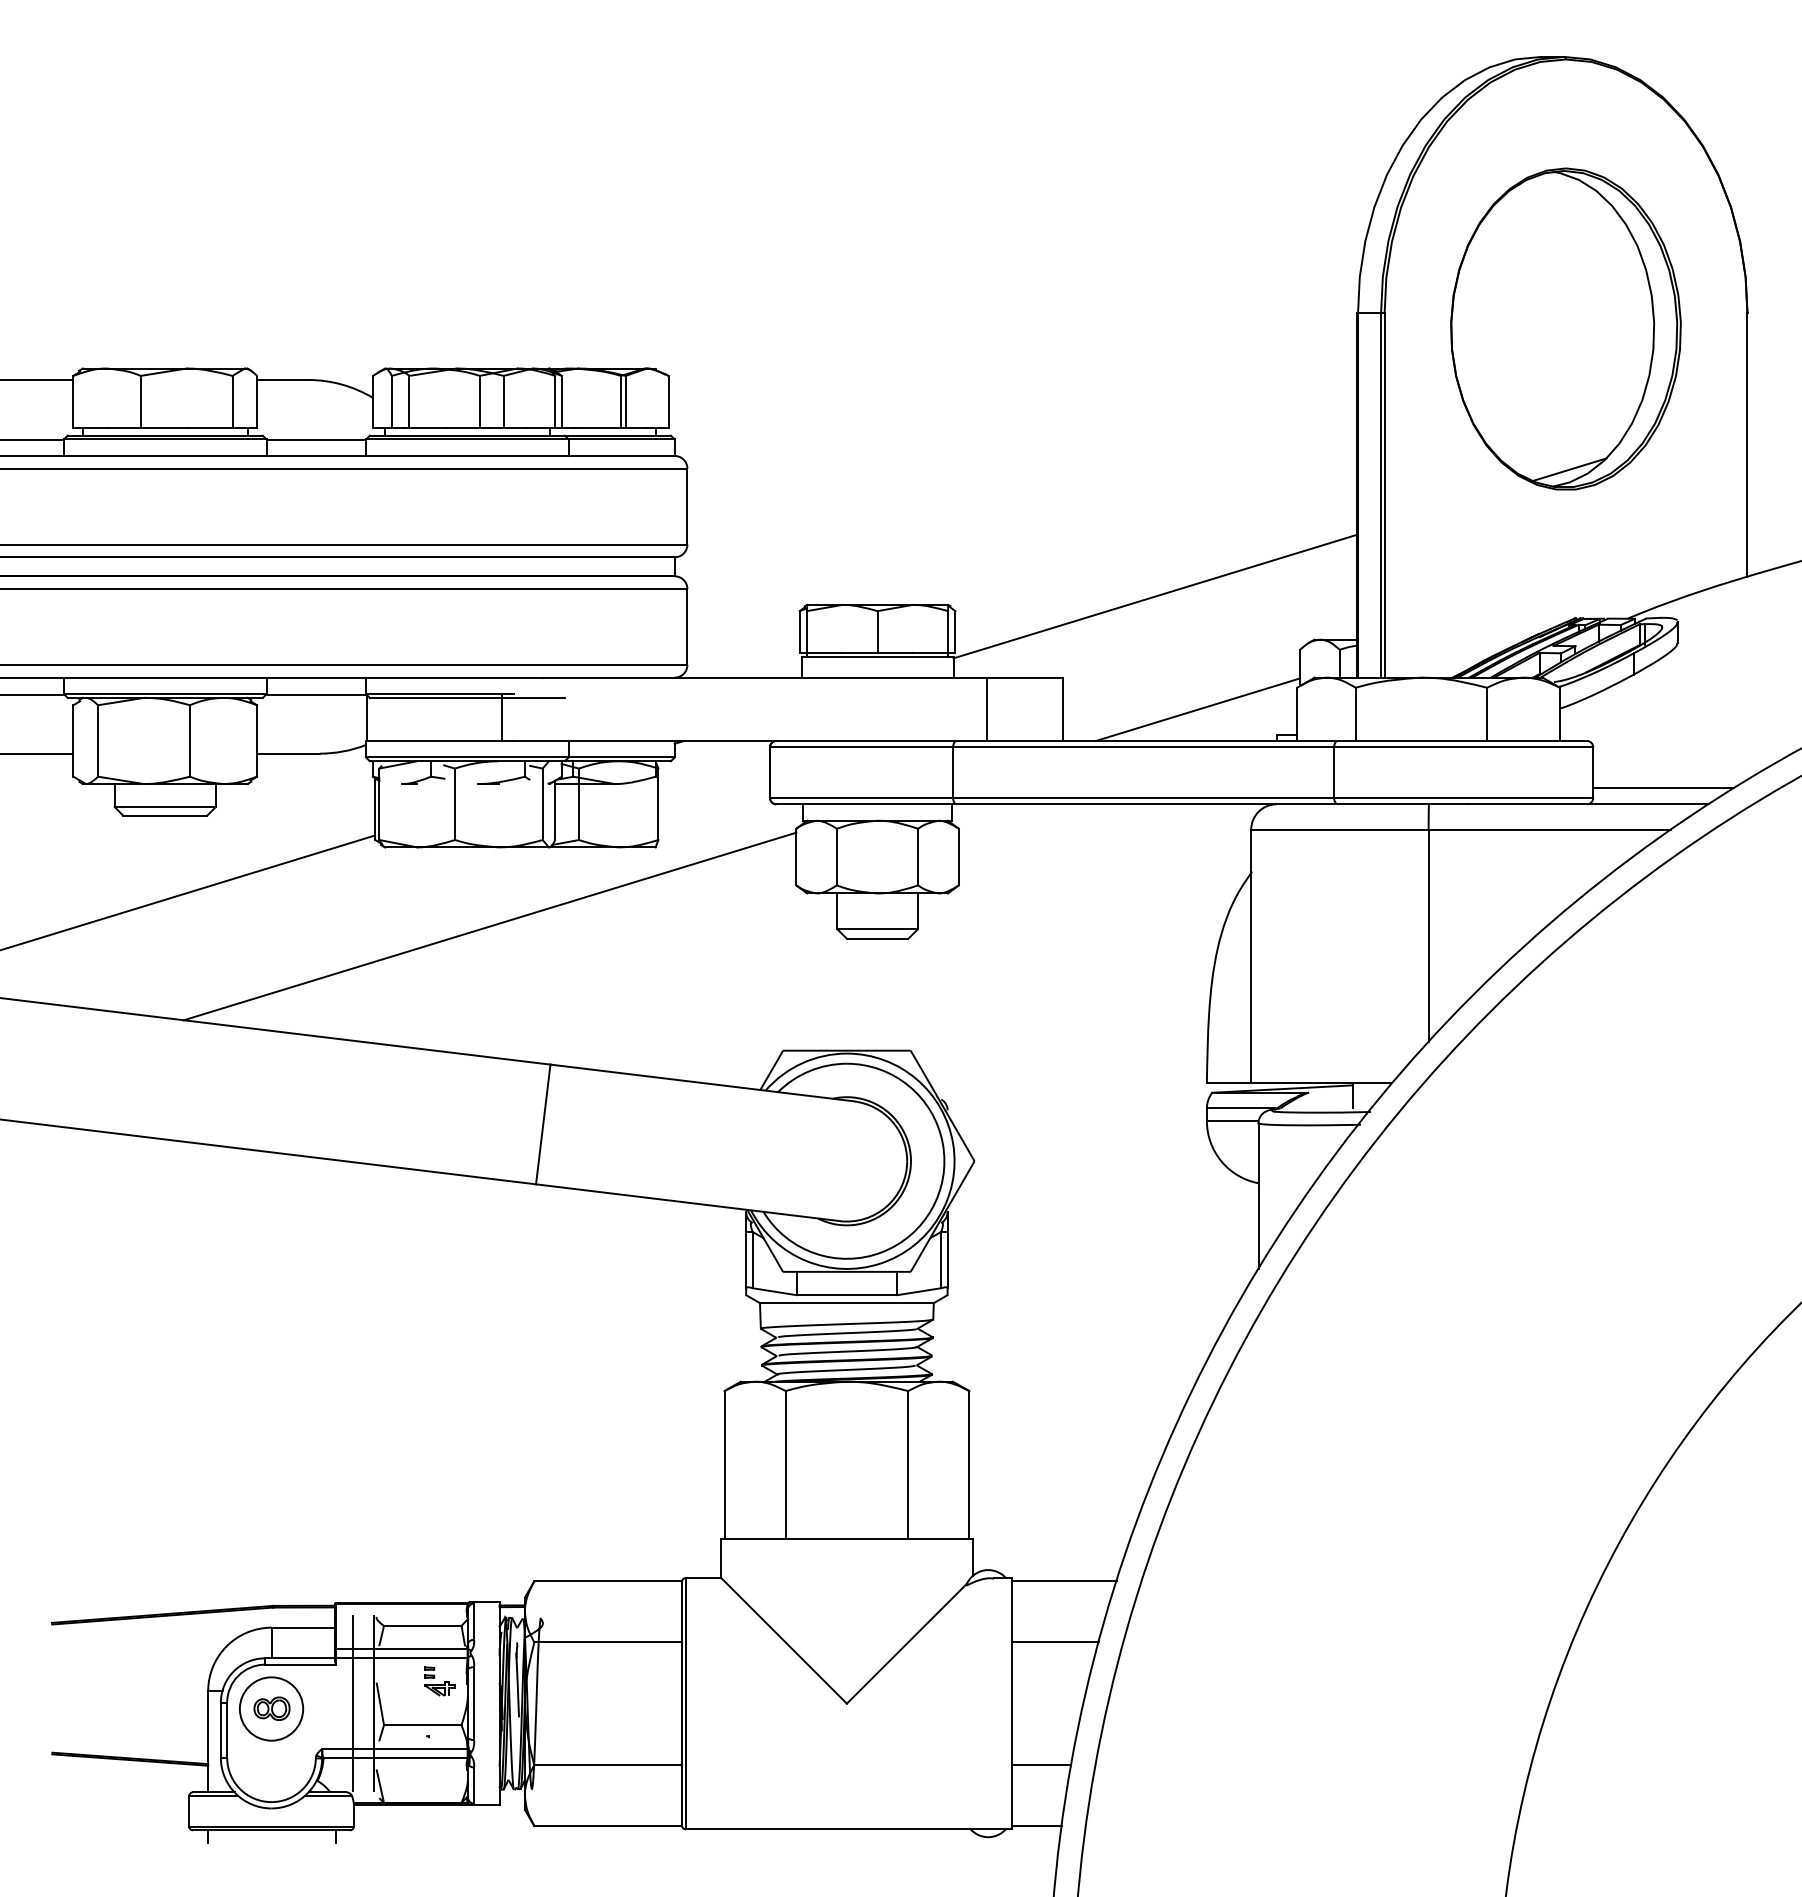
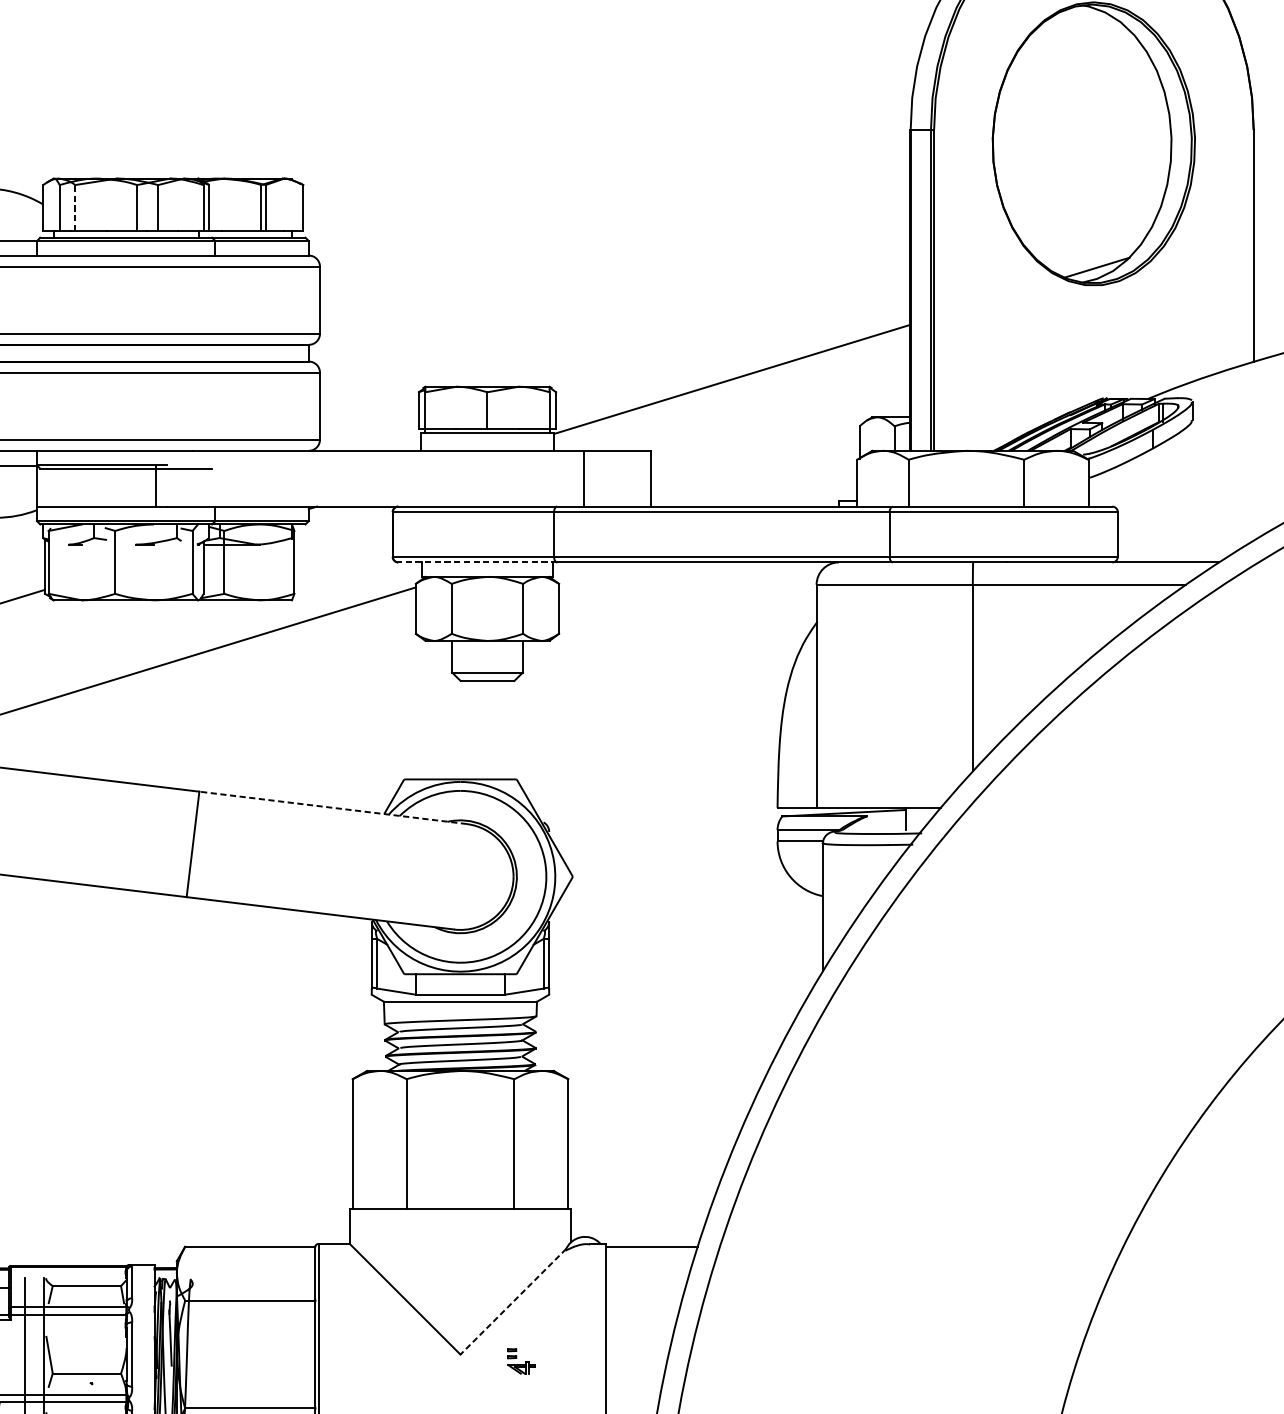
line: (409, 401) -> (75, 207), solid -> dashed
line: (1197, 709) -> (769, 478), removed
line: (1663, 788) -> (1179, 548), removed
line: (866, 804) -> (477, 562), solid -> dashed
line: (702, 1082) -> (333, 807), solid -> dashed
line: (1054, 1642) -> (643, 1300), removed
line: (907, 1643) -> (513, 1301), solid -> dashed
part: (439, 1681) -> (520, 1361), moved
line: (1041, 1764) -> (631, 1408), removed

